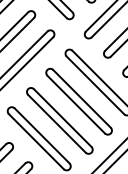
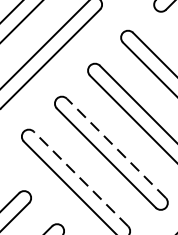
line: (62, 118) -> (115, 149), solid -> dashed
line: (42, 135) -> (81, 178), solid -> dashed

